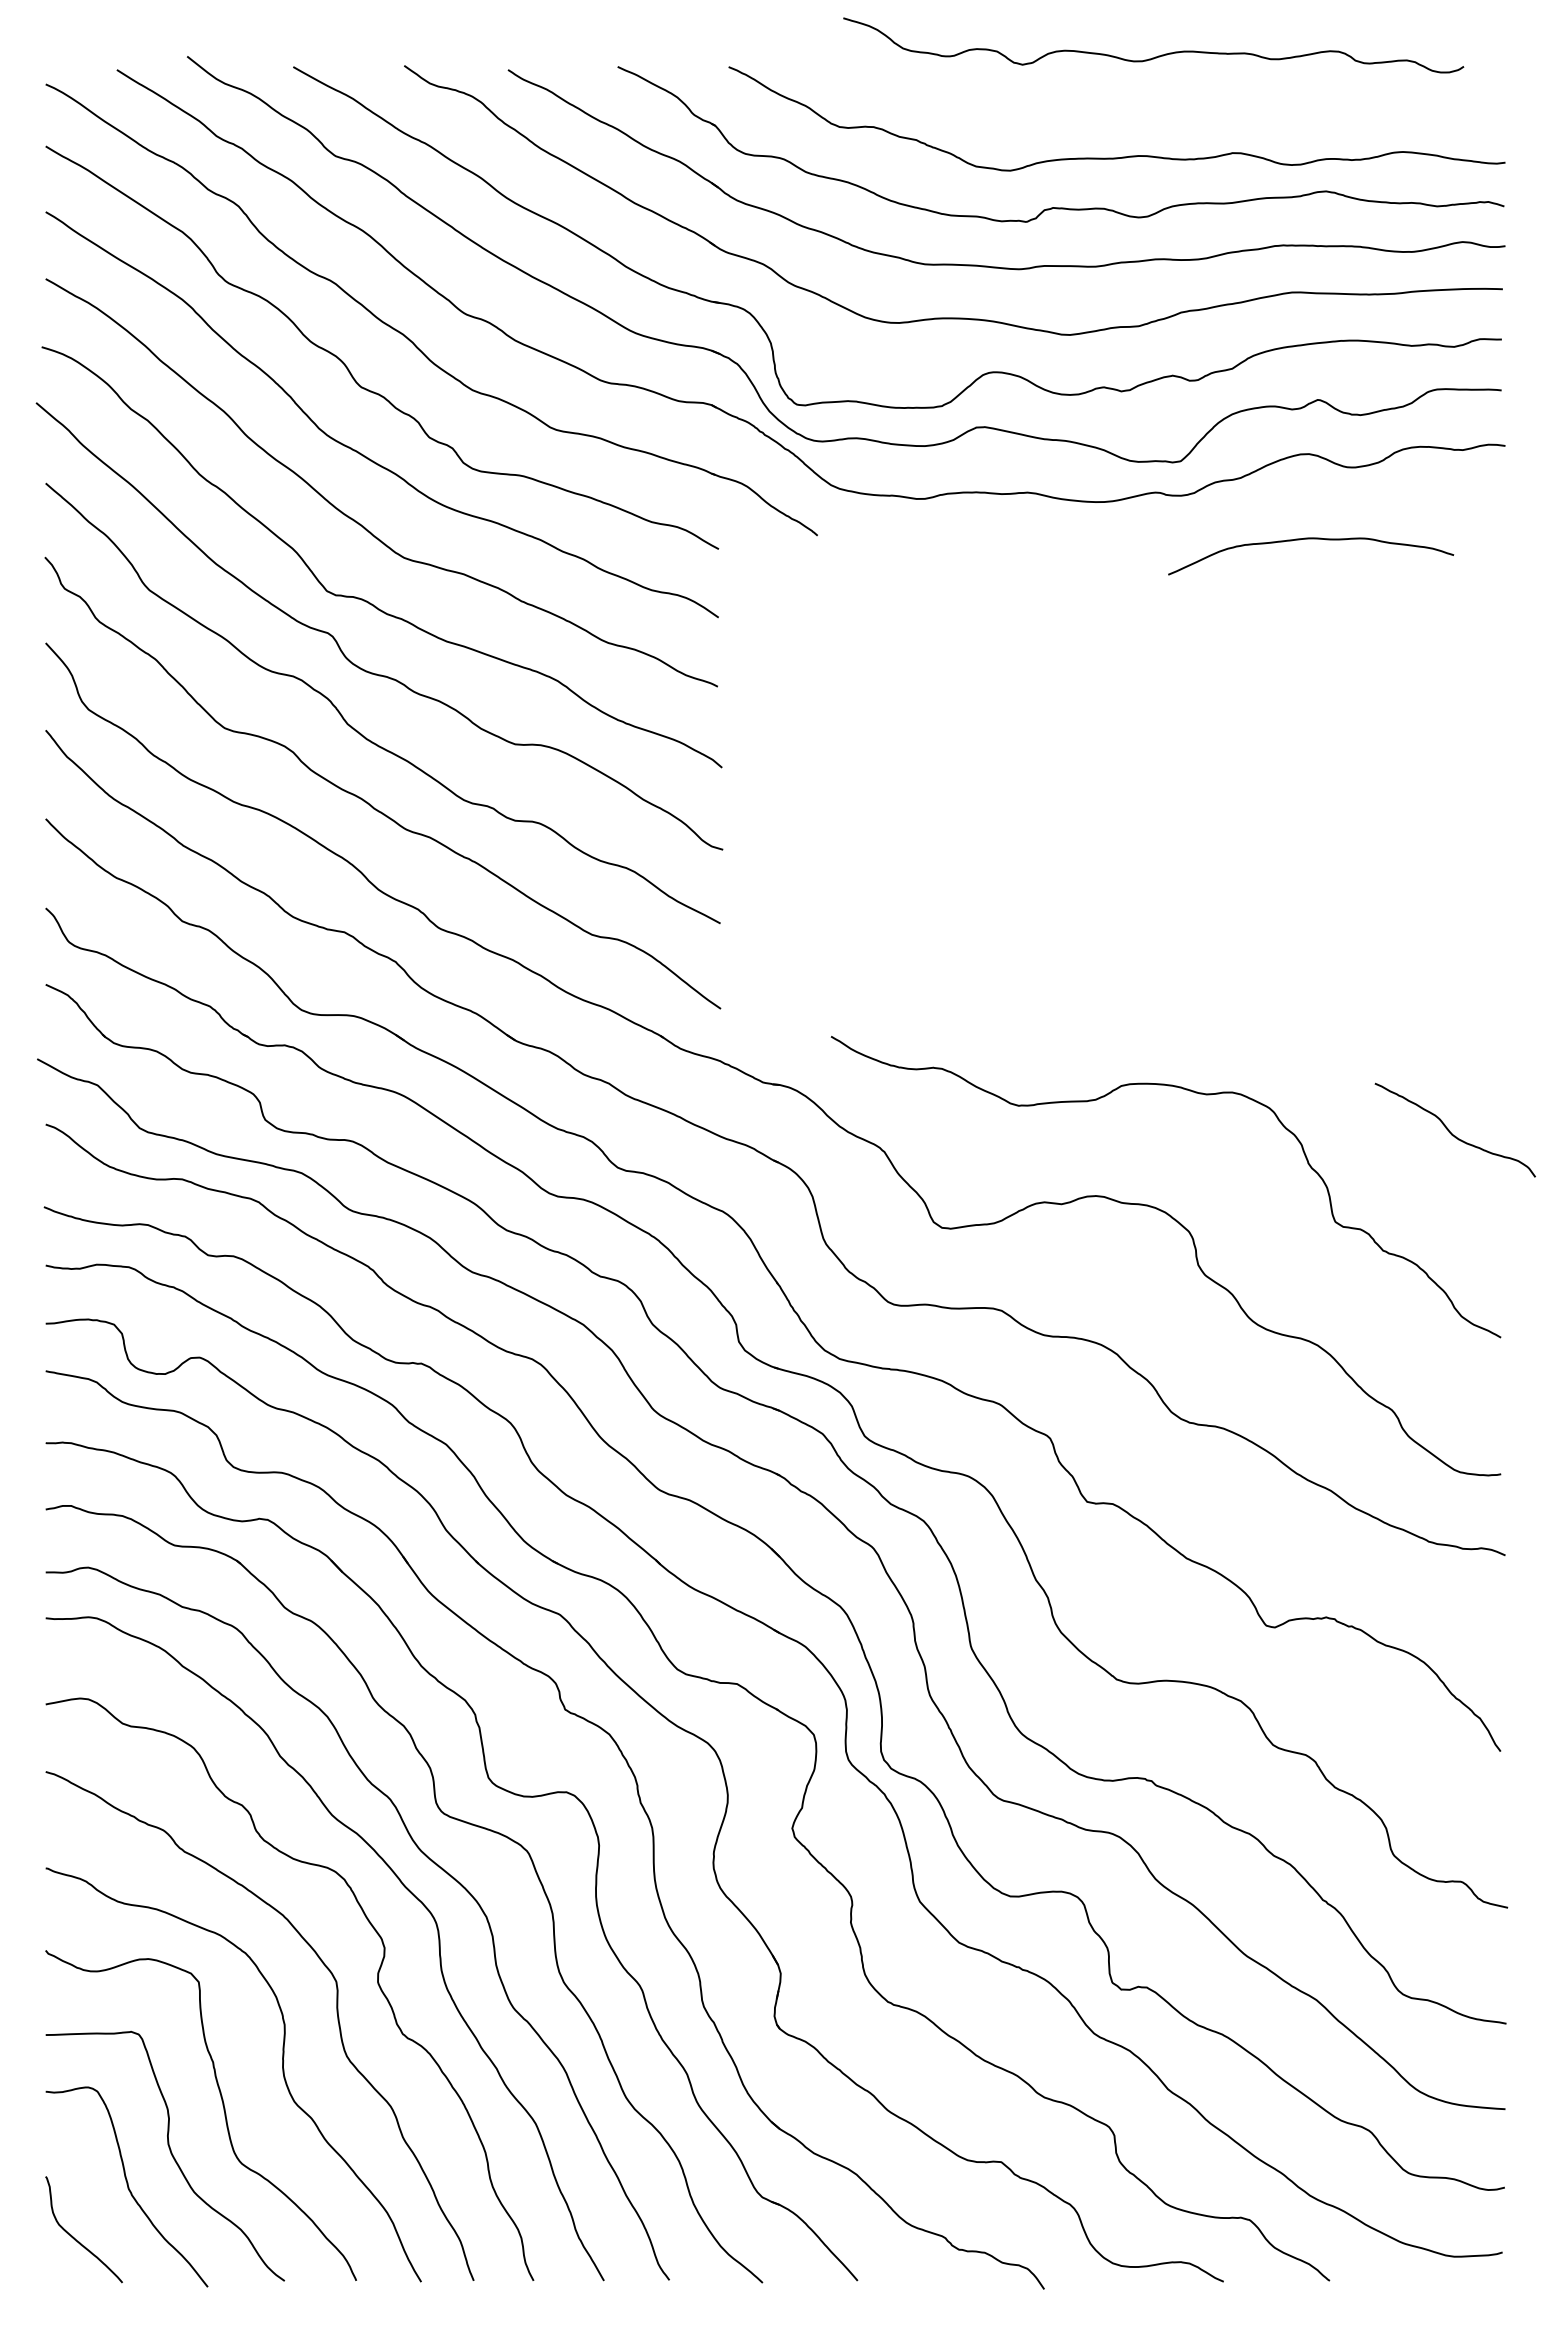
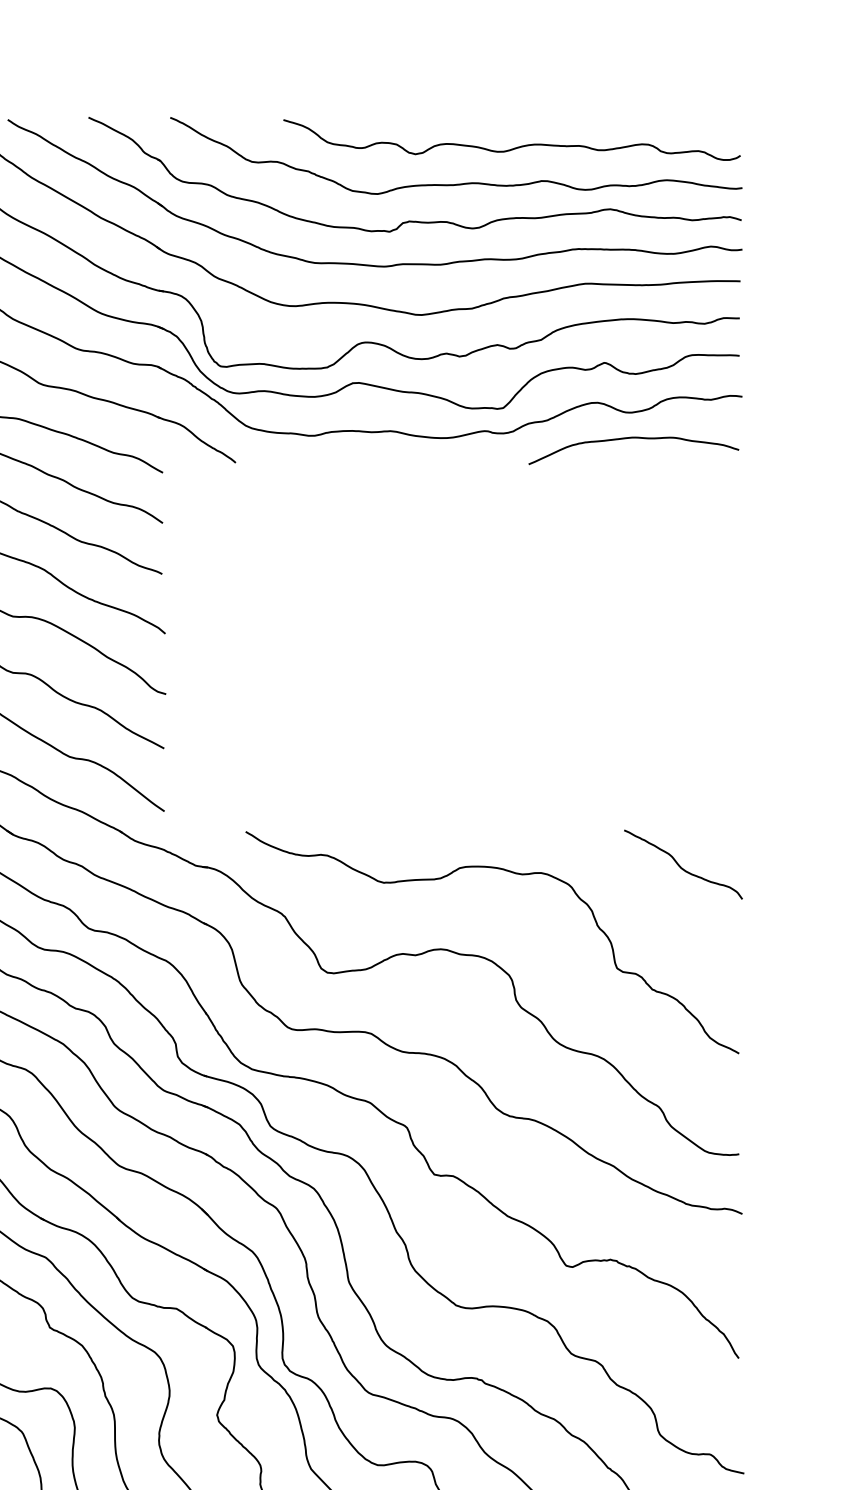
curve: (1158, 55) -> (515, 147), moved
curve: (1311, 539) -> (634, 438), moved
curve: (1451, 1132) -> (680, 866), moved

